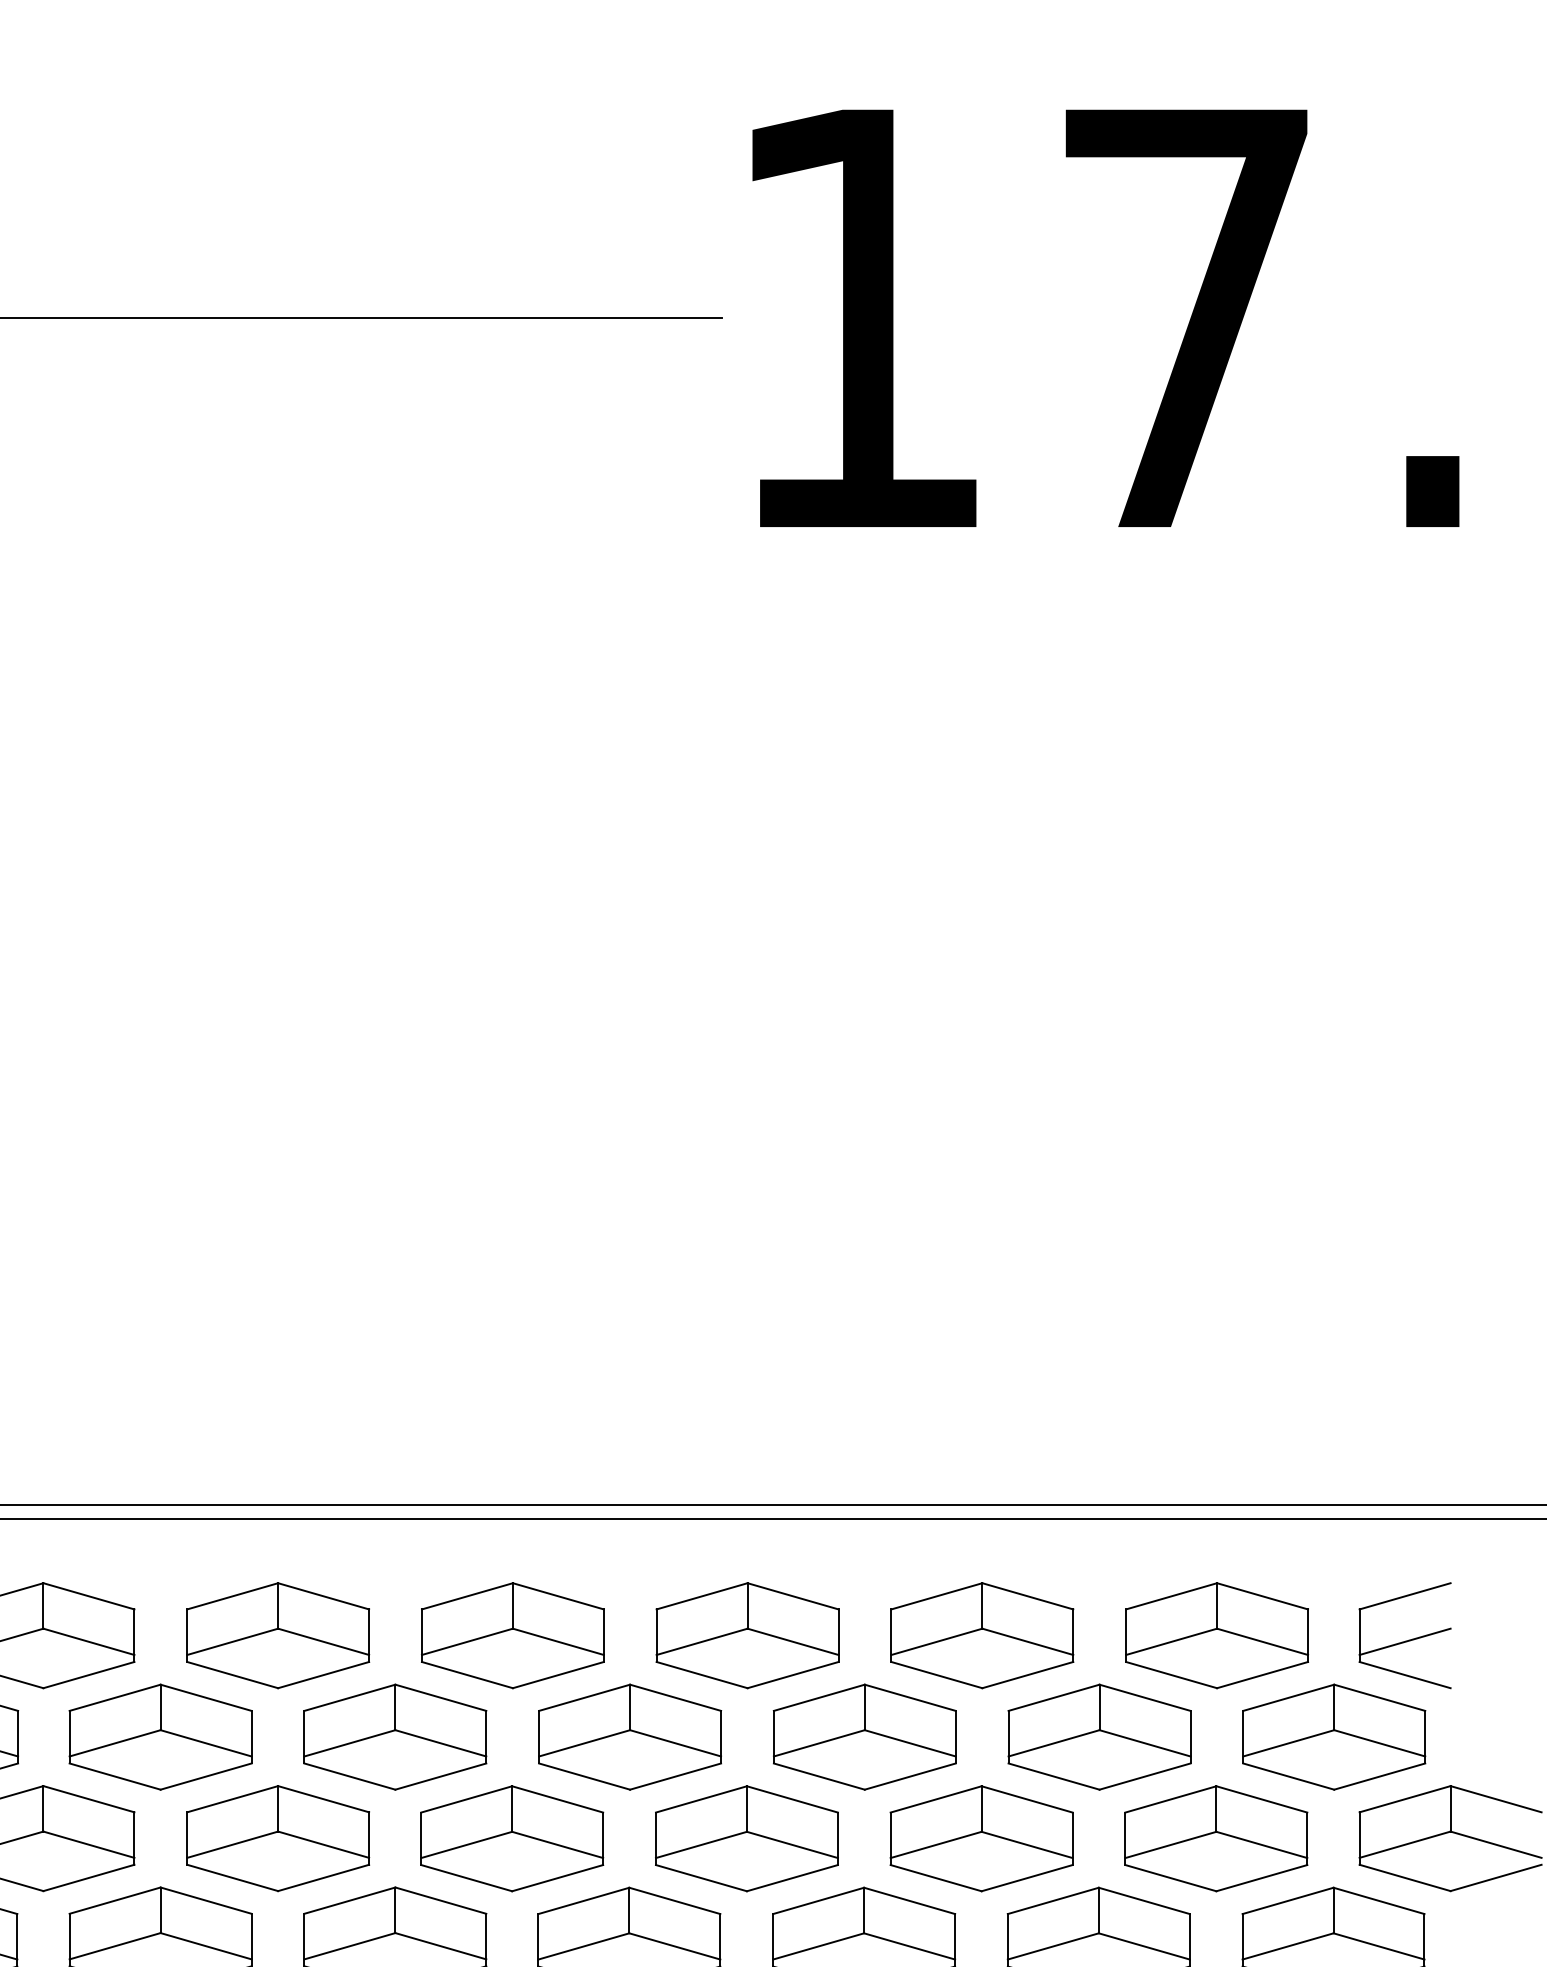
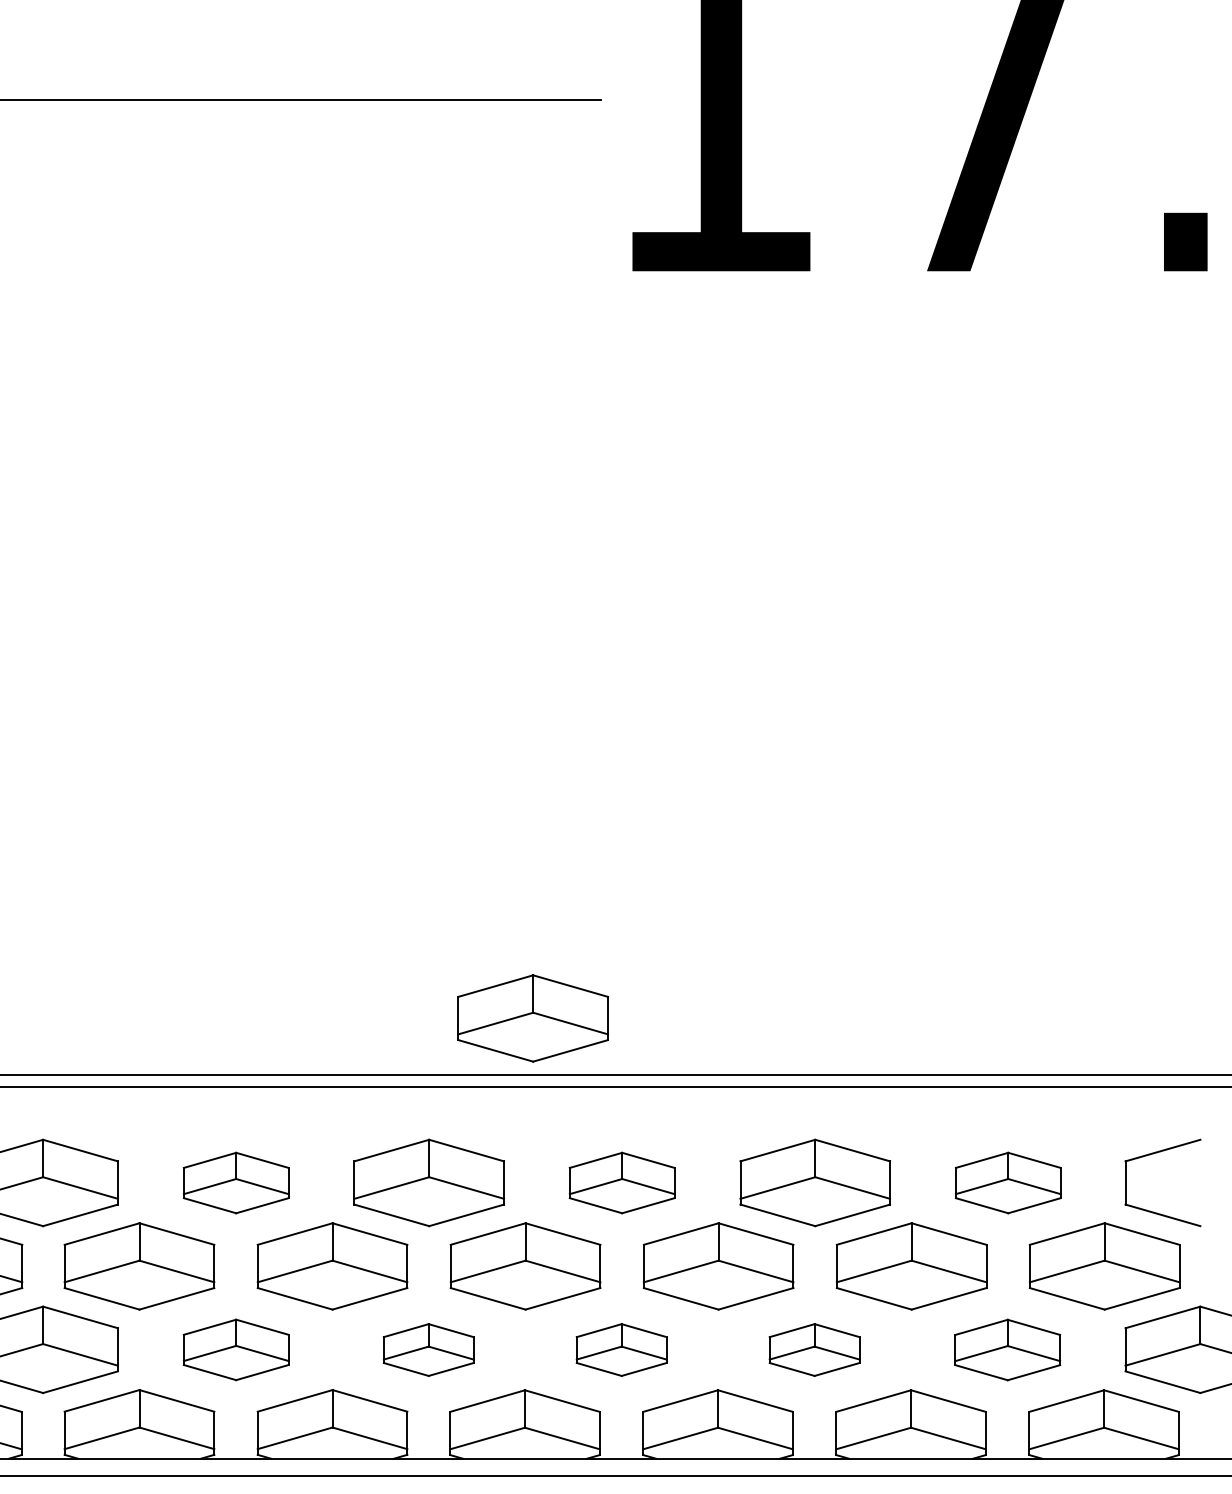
part: (639, 1435) -> (533, 1018), added
part: (278, 1635) -> (236, 1182), size x0.7
part: (747, 1635) -> (622, 1182), size x0.7
part: (1216, 1635) -> (1007, 1182), size x0.7
line: (1404, 1641) -> (1162, 1187), removed
part: (278, 1838) -> (236, 1349), size x0.7
part: (512, 1838) -> (428, 1349), size x0.6
part: (746, 1838) -> (621, 1349), size x0.6
part: (981, 1838) -> (814, 1349), size x0.6
part: (1216, 1838) -> (1007, 1349), size x0.7

